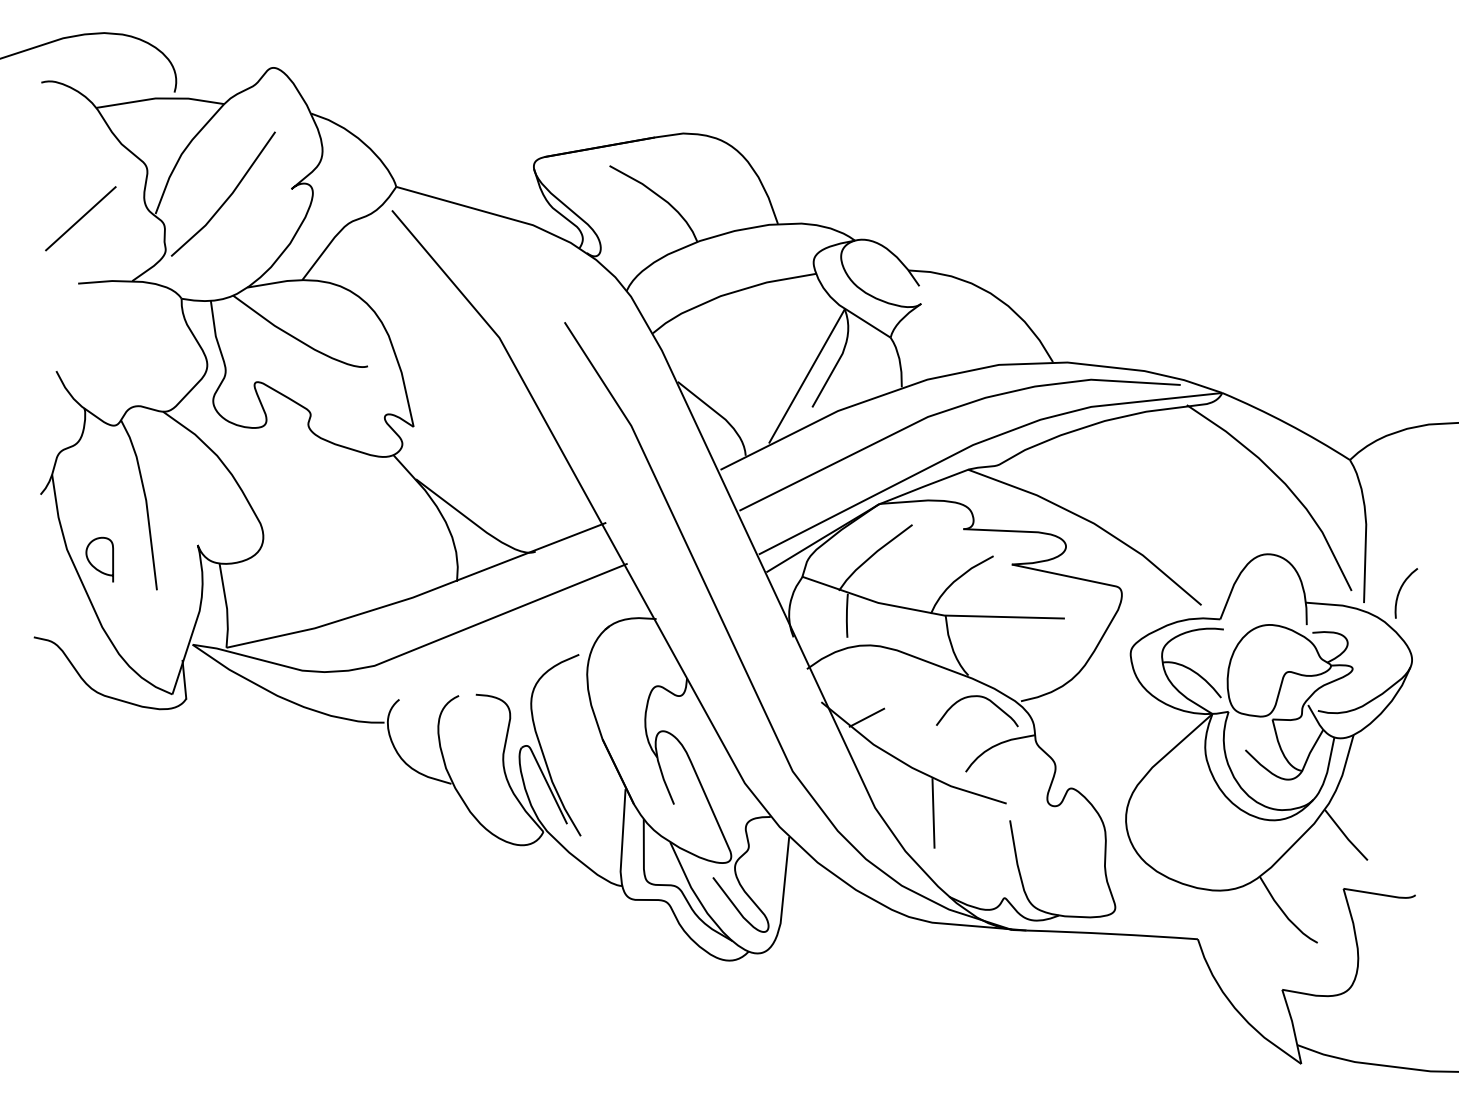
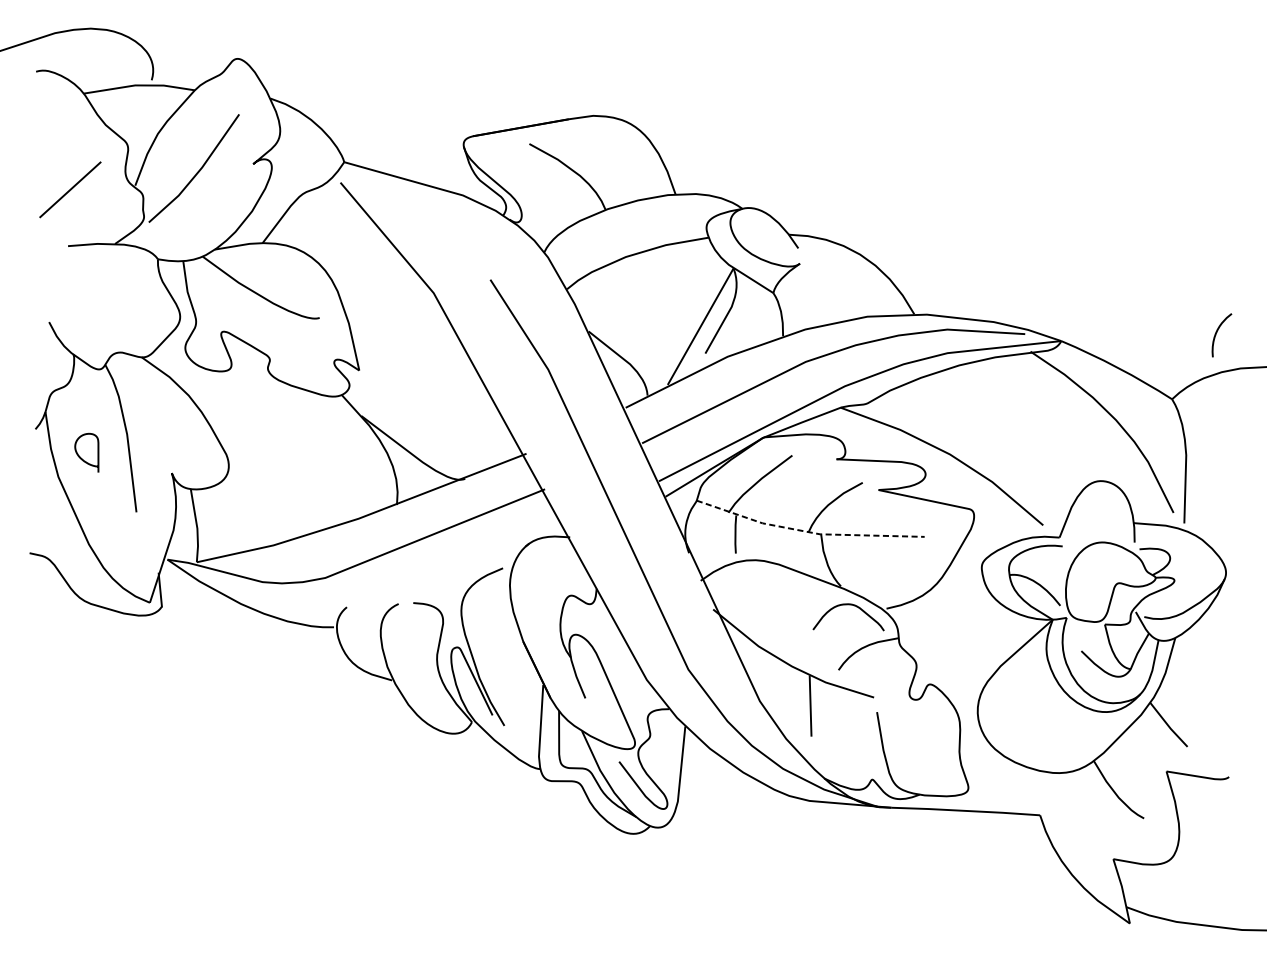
curve: (93, 565) -> (81, 457), moved
curve: (1400, 591) -> (1216, 333), moved
line: (930, 612) -> (807, 531), solid -> dashed
line: (866, 717) -> (752, 622), removed

